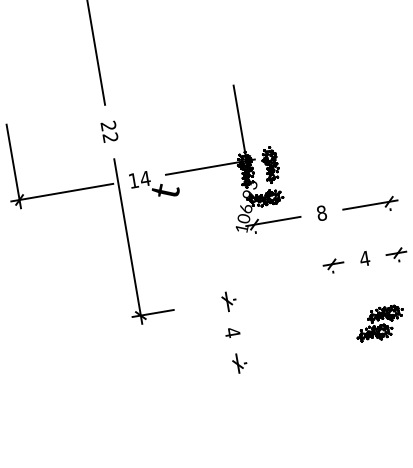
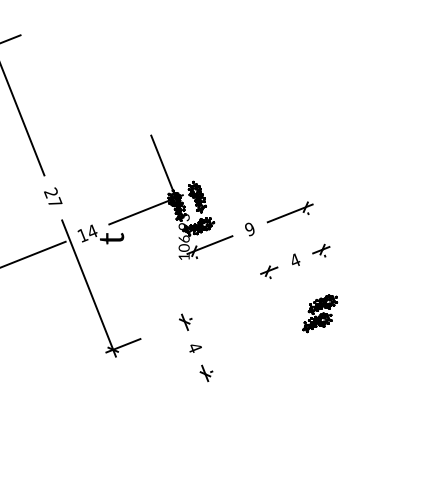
text: (109, 137) -> (54, 202), 22 -> 27
text: (322, 213) -> (250, 229), 8 -> 9

